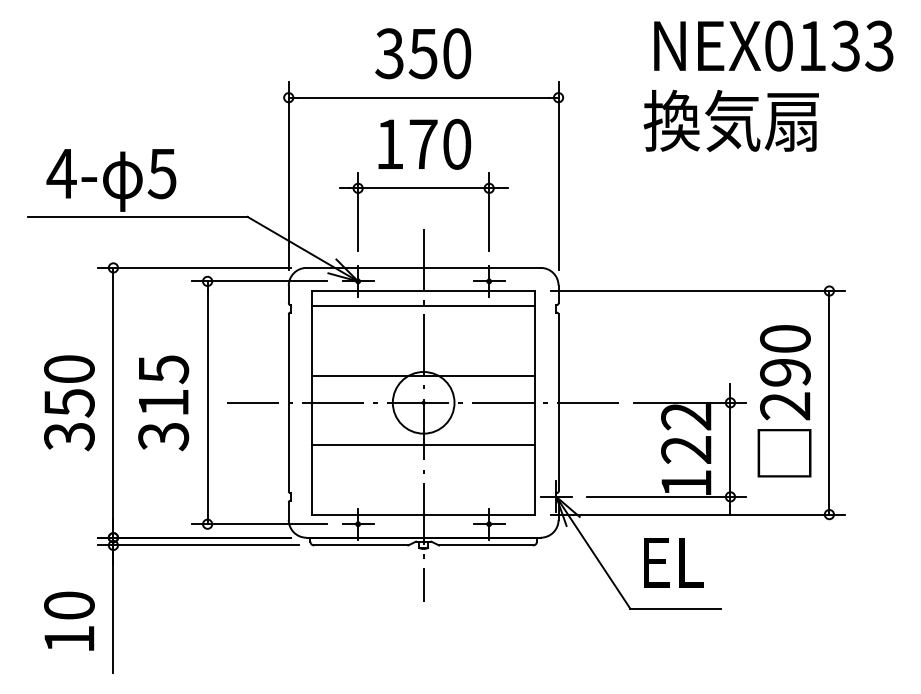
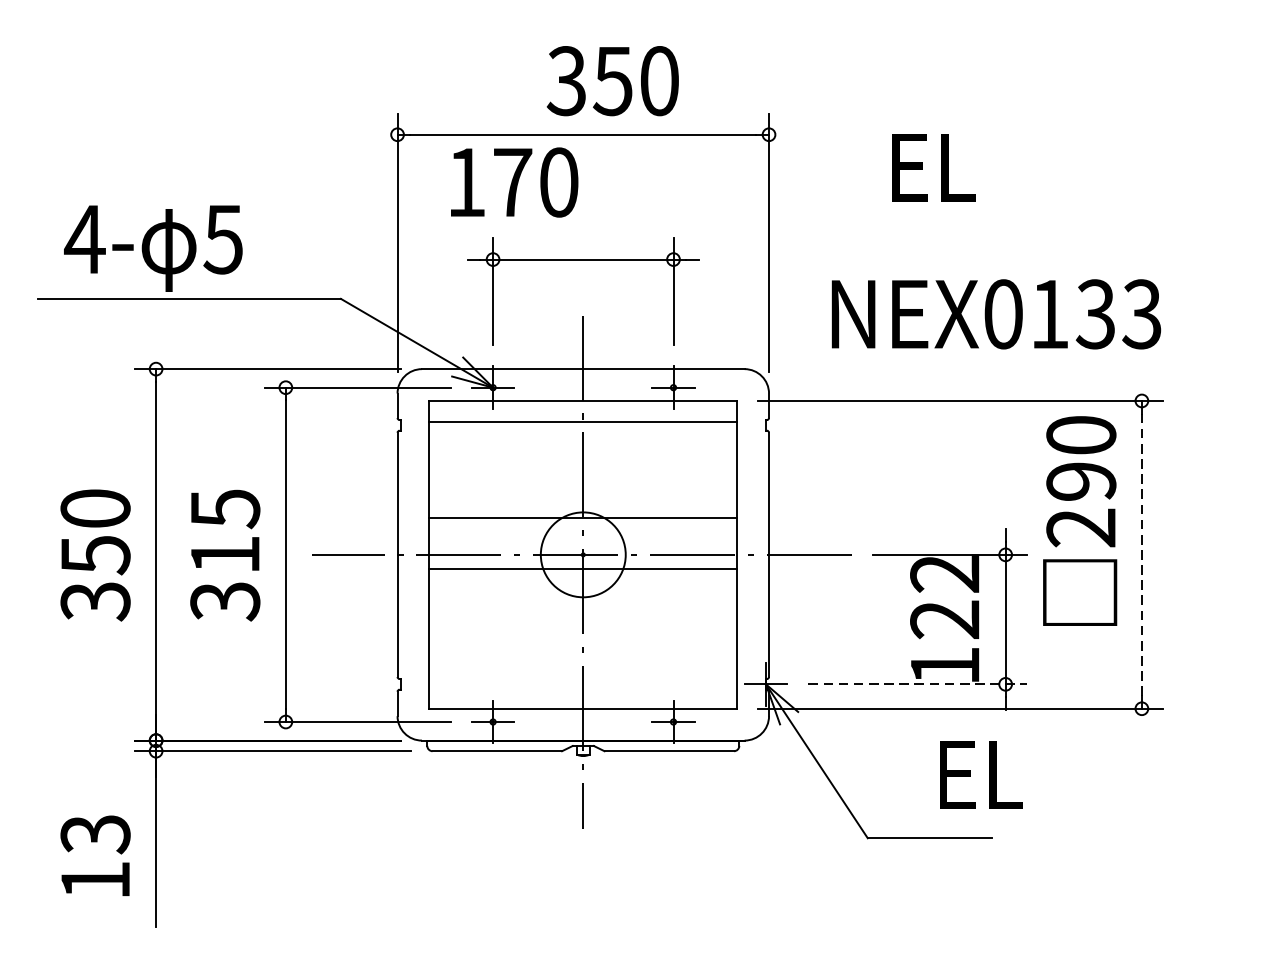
text: (773, 45) -> (996, 313), moved
text: (423, 53) -> (613, 80), moved
text: (730, 120) -> (1005, 166), 換気扇 -> EL
text: (424, 144) -> (514, 182), moved
text: (784, 401) -> (1080, 521), moved
line: (829, 402) -> (1142, 554), solid -> dashed
line: (423, 445) -> (583, 569), moved
line: (667, 496) -> (918, 683), solid -> dashed
text: (673, 562) -> (980, 774), moved
text: (69, 605) -> (95, 833), 10 -> 13

